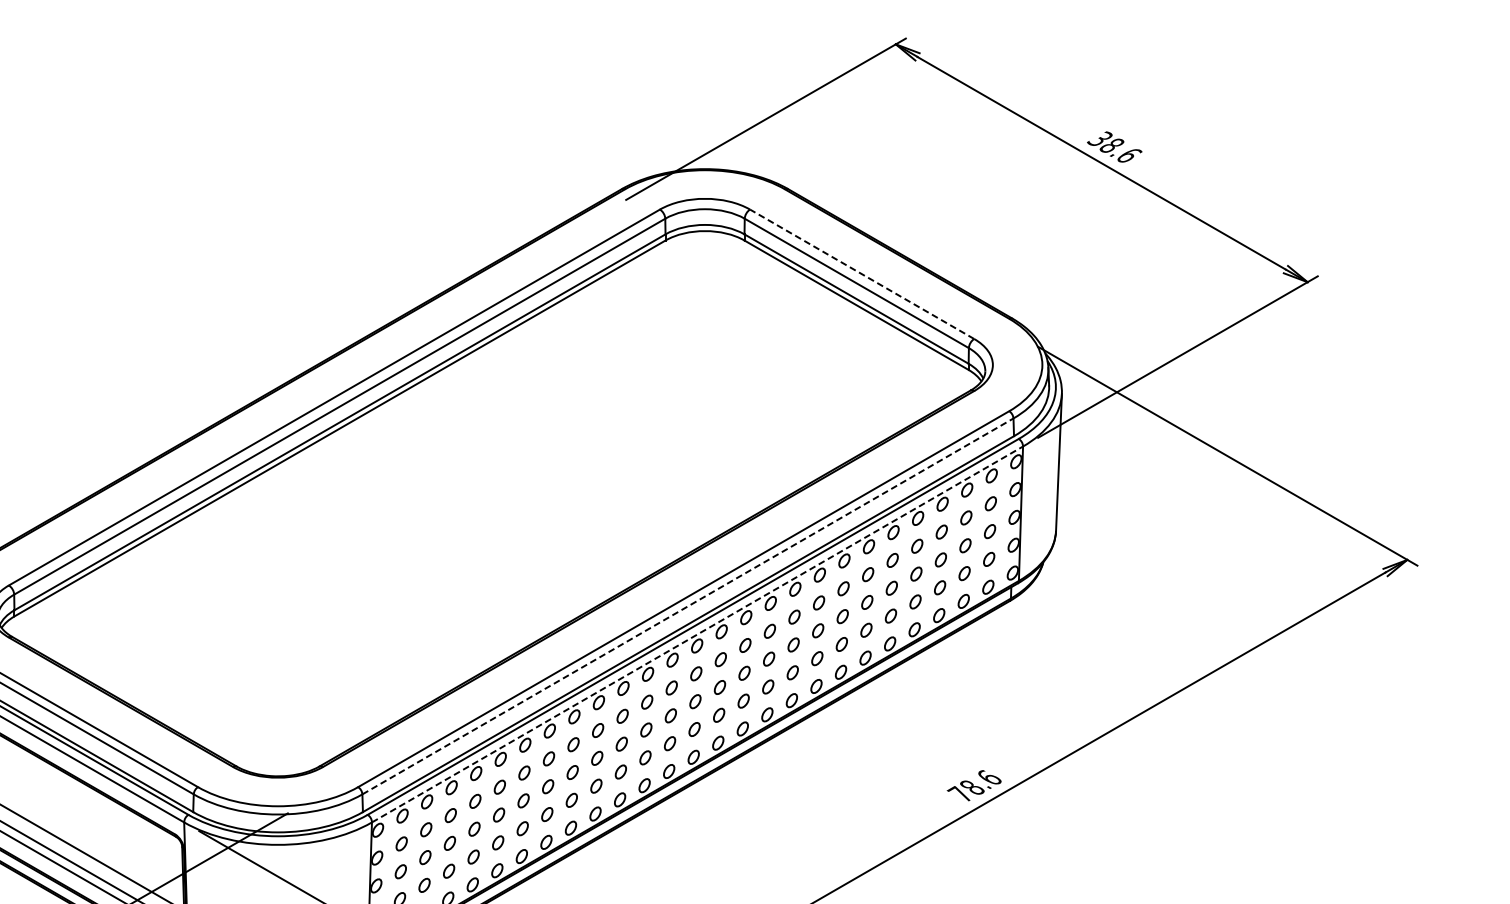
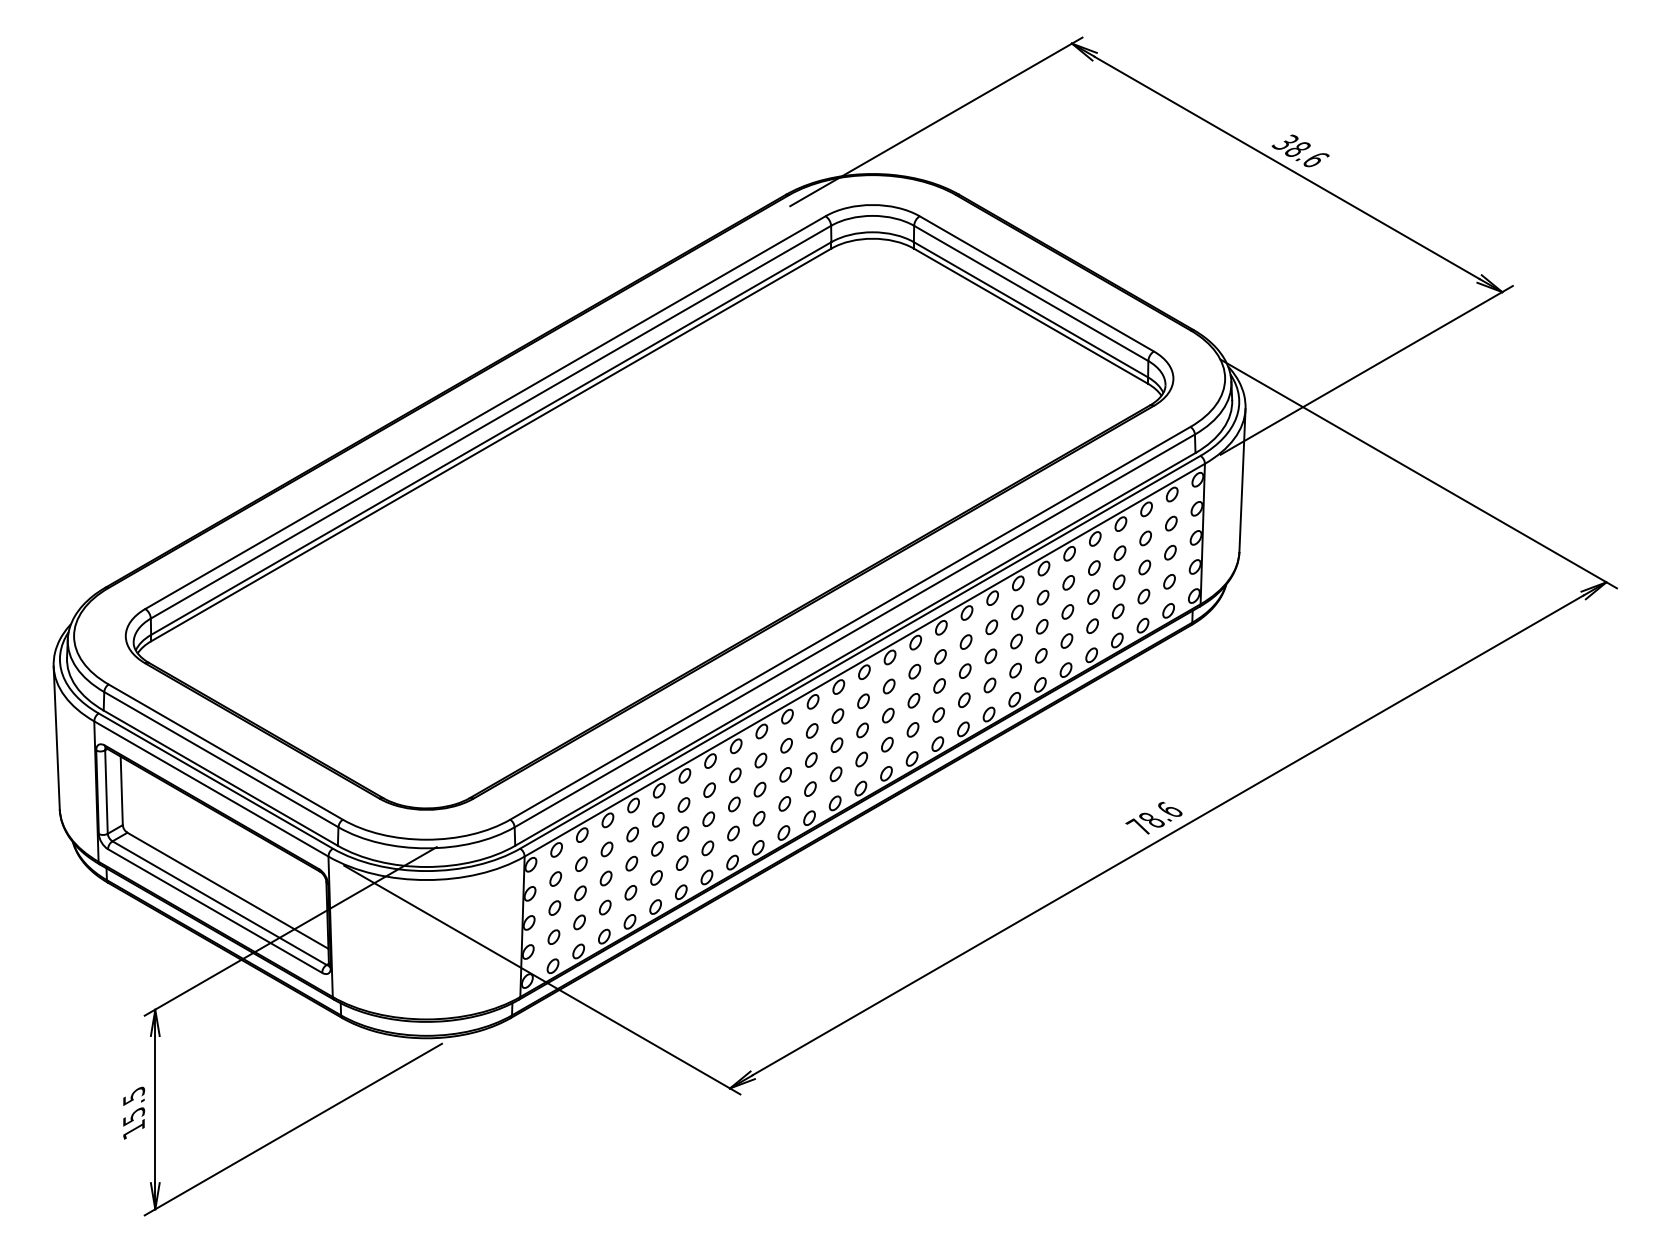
line: (861, 273) -> (1036, 283), dashed -> solid
line: (687, 606) -> (854, 630), dashed -> solid
line: (697, 634) -> (864, 660), dashed -> solid

